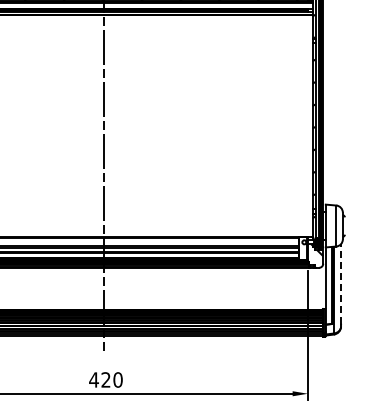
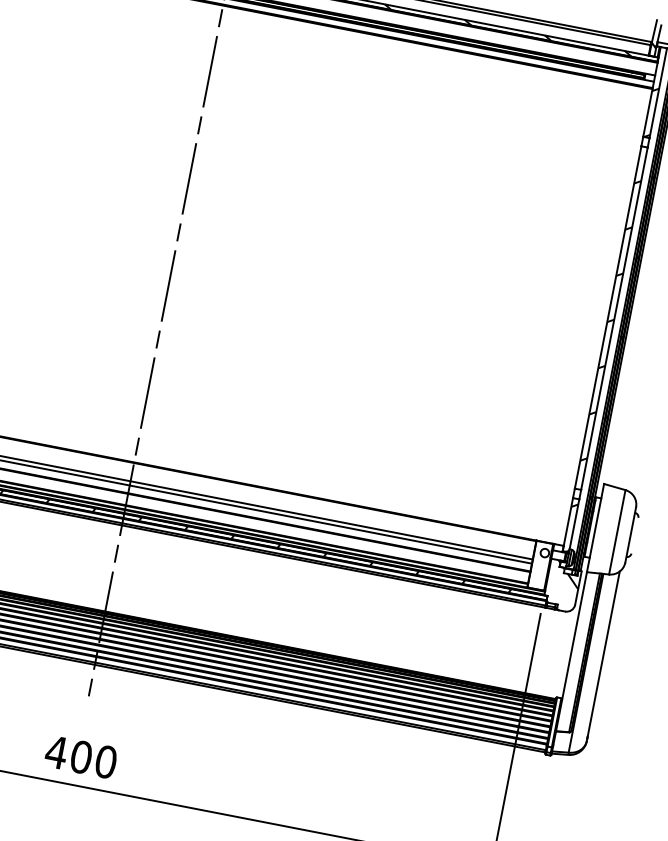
line: (341, 283) -> (604, 652), dashed -> solid
text: (105, 379) -> (80, 755), 420 -> 400

